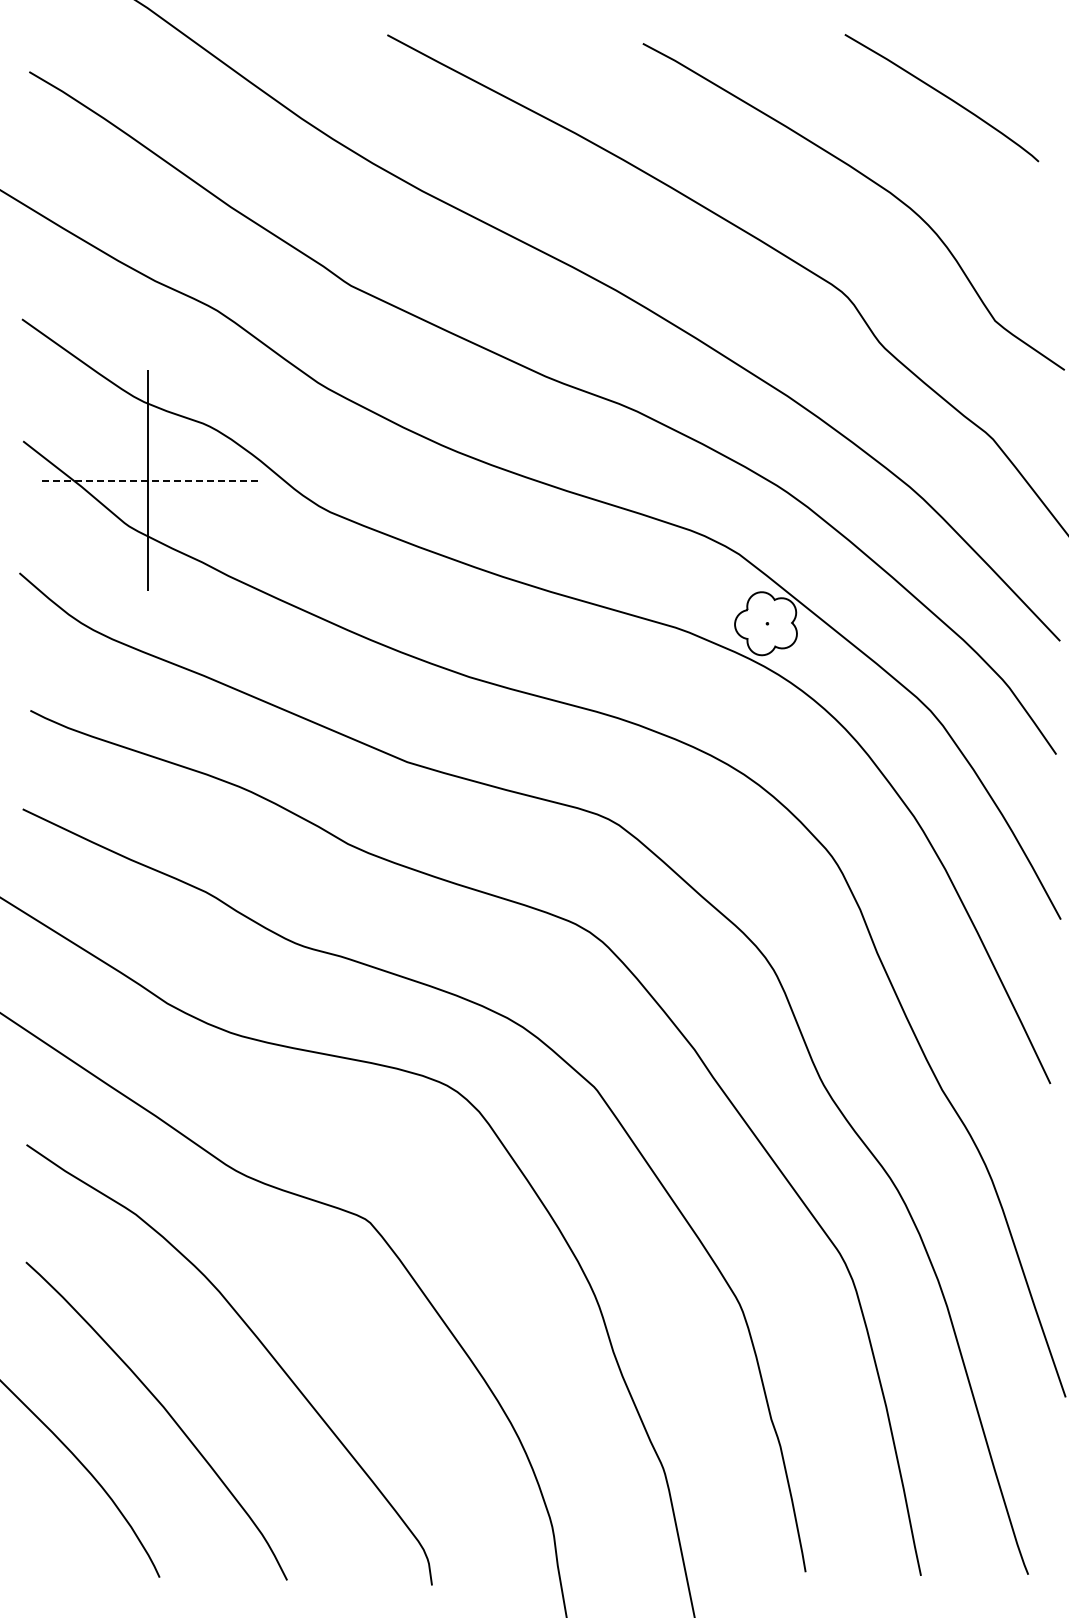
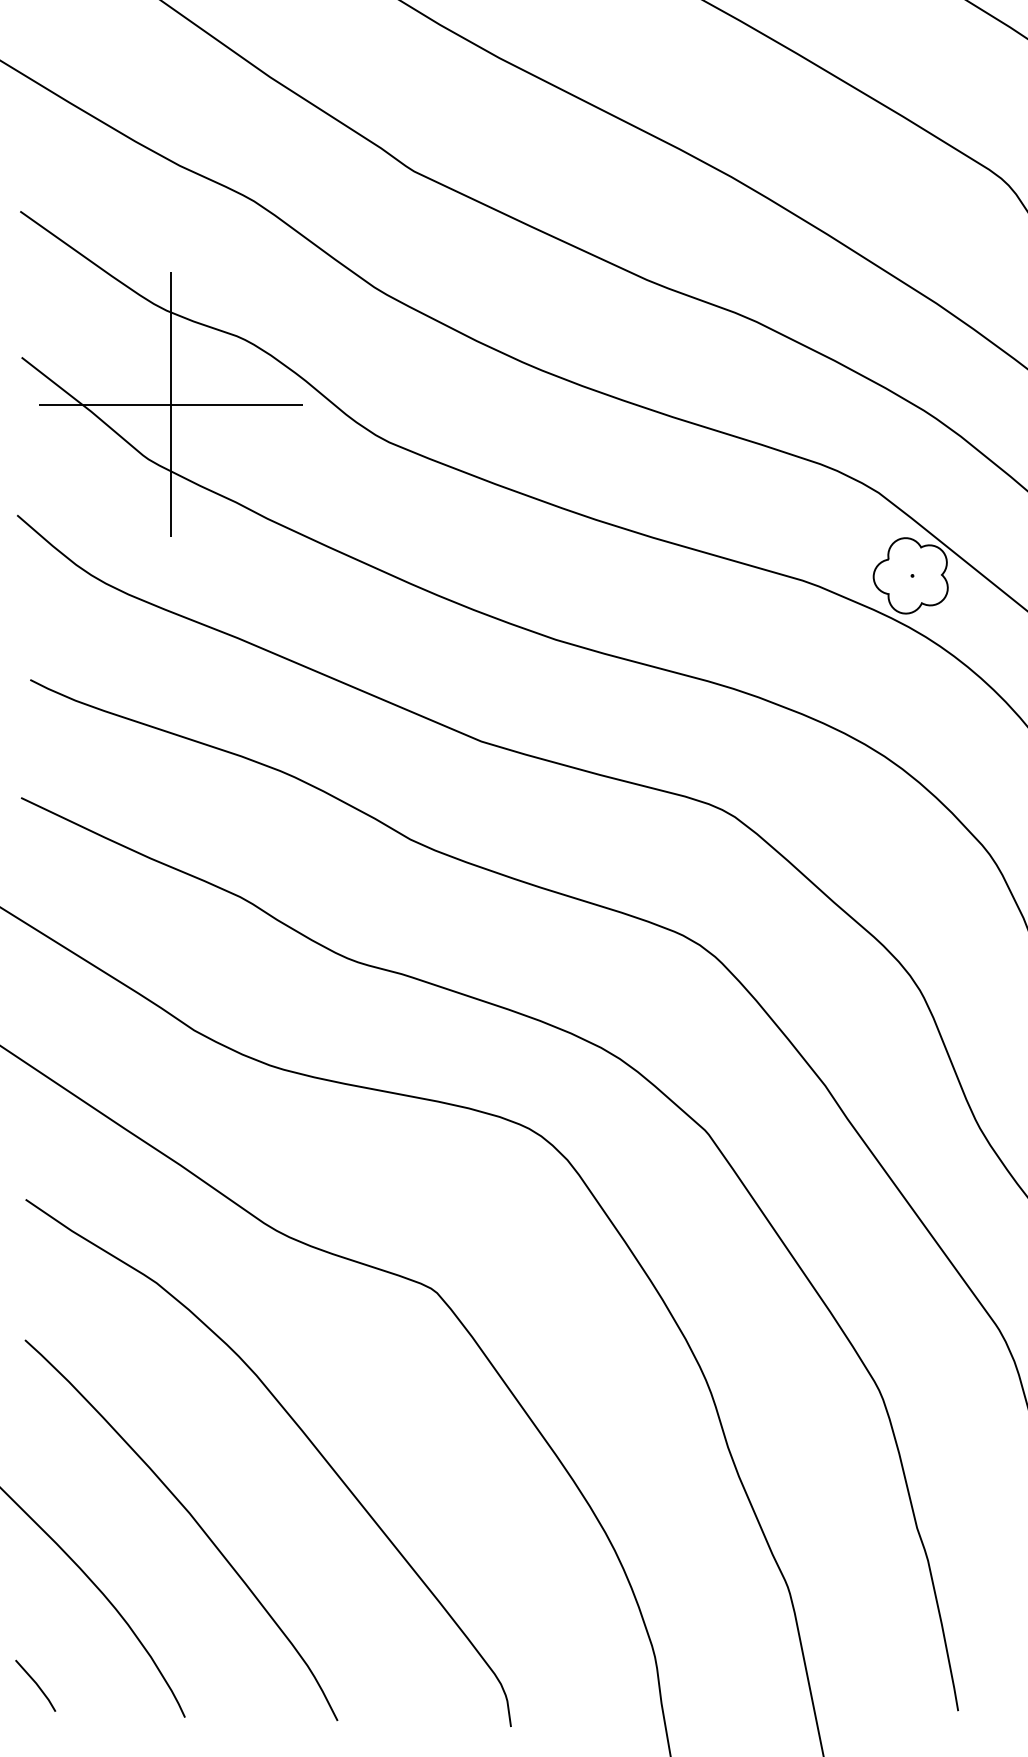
line: (147, 480) -> (170, 404), dashed -> solid
line: (34, 1549) -> (35, 1683), added

